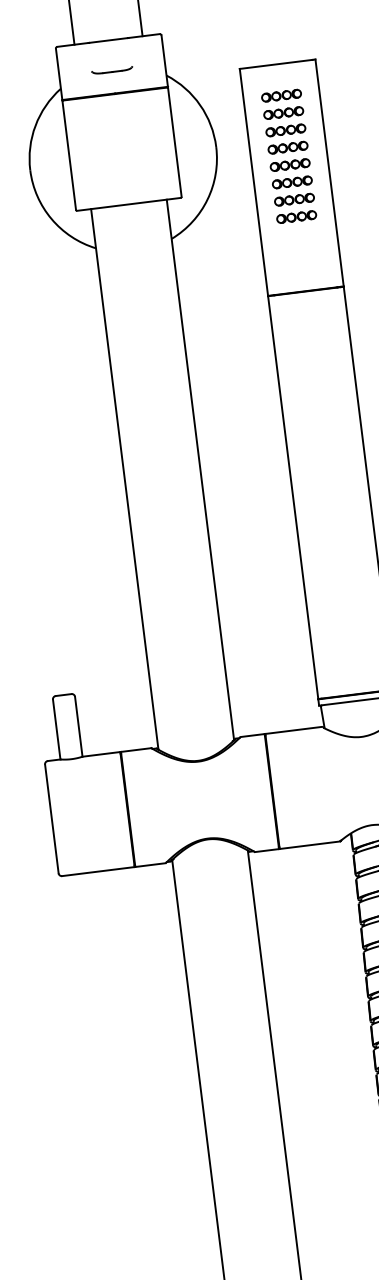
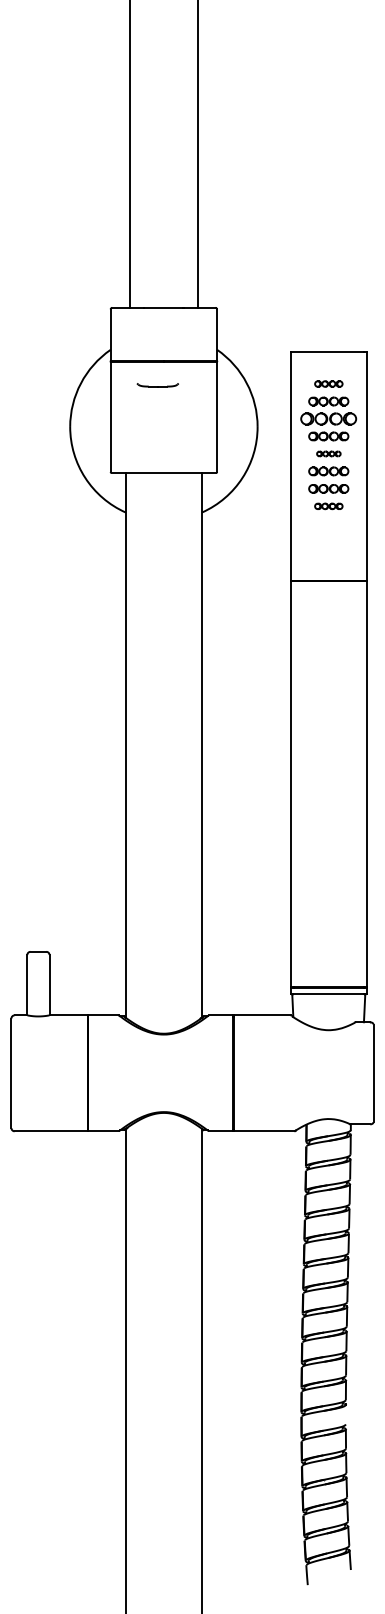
part: (111, 70) -> (157, 385), moved
part: (281, 95) -> (328, 383), size x0.7
part: (285, 129) -> (328, 418), size x1.4
part: (289, 164) -> (328, 453), size x0.6
part: (296, 217) -> (328, 506), size x0.7

